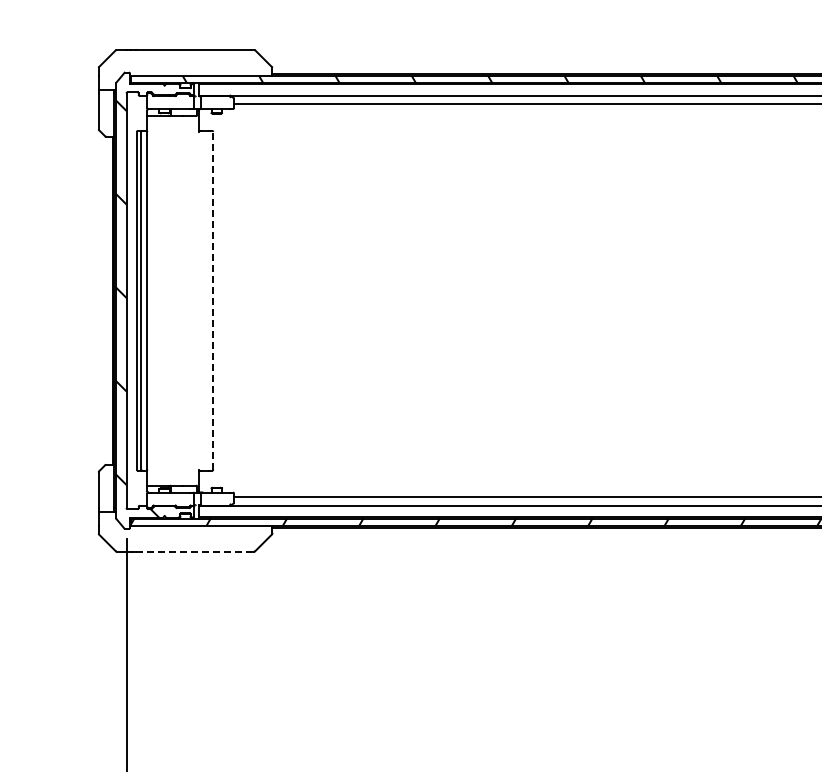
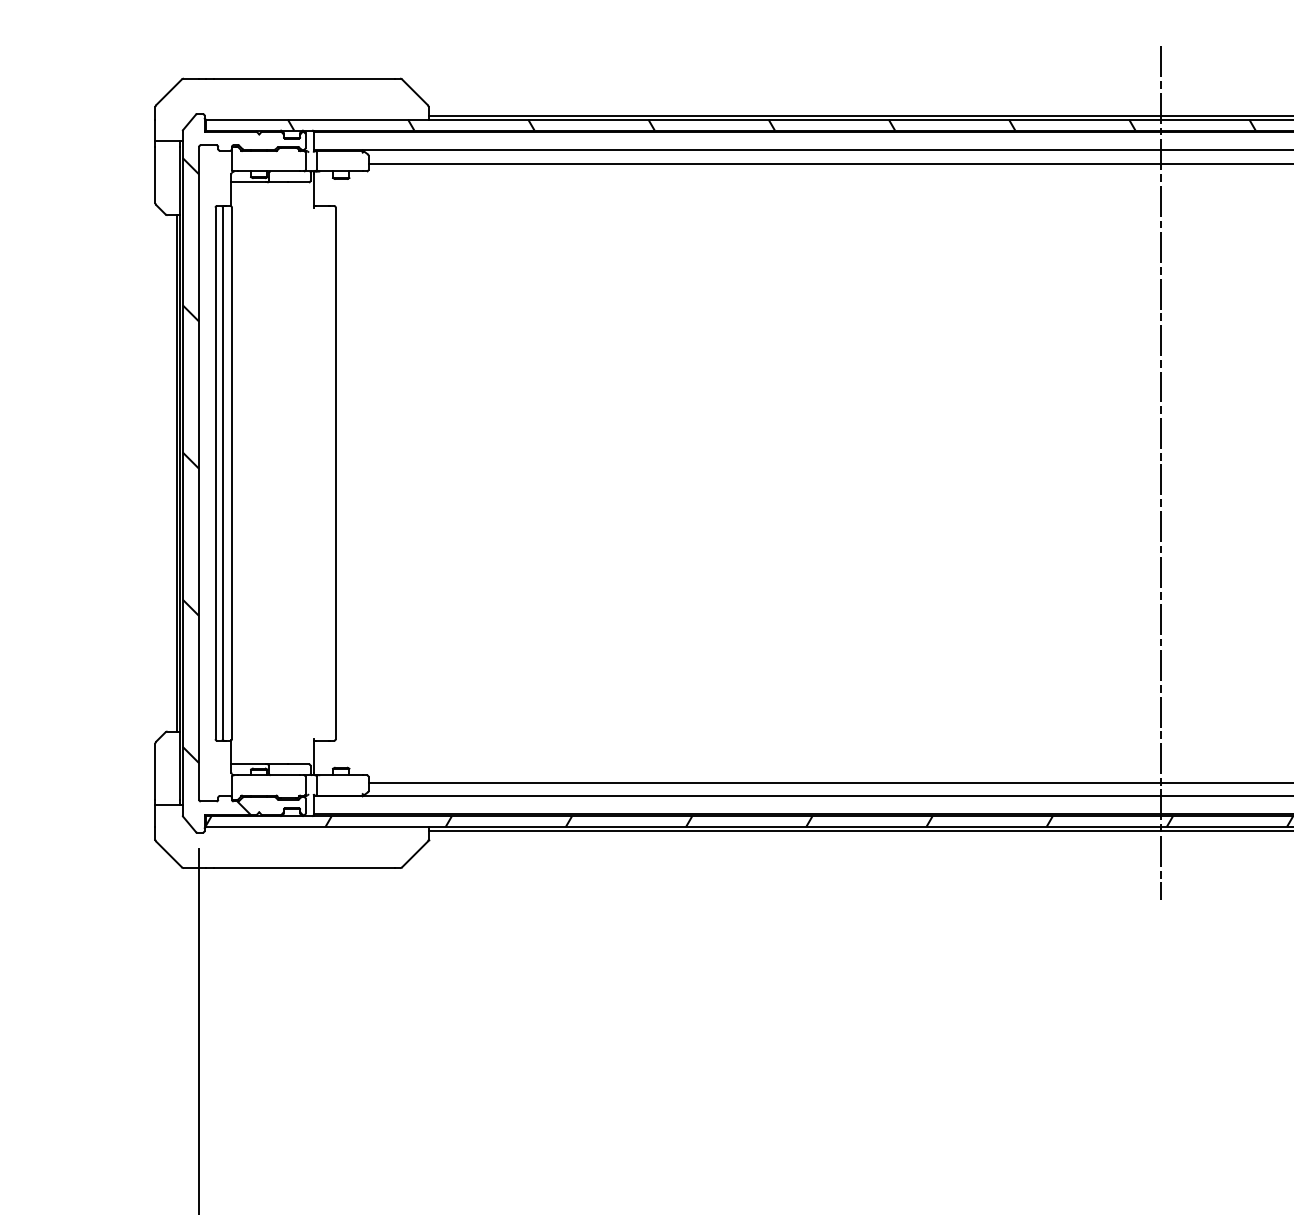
line: (213, 300) -> (336, 472), dashed -> solid
line: (737, 300) -> (1160, 472), added
line: (194, 551) -> (306, 868), dashed -> solid

